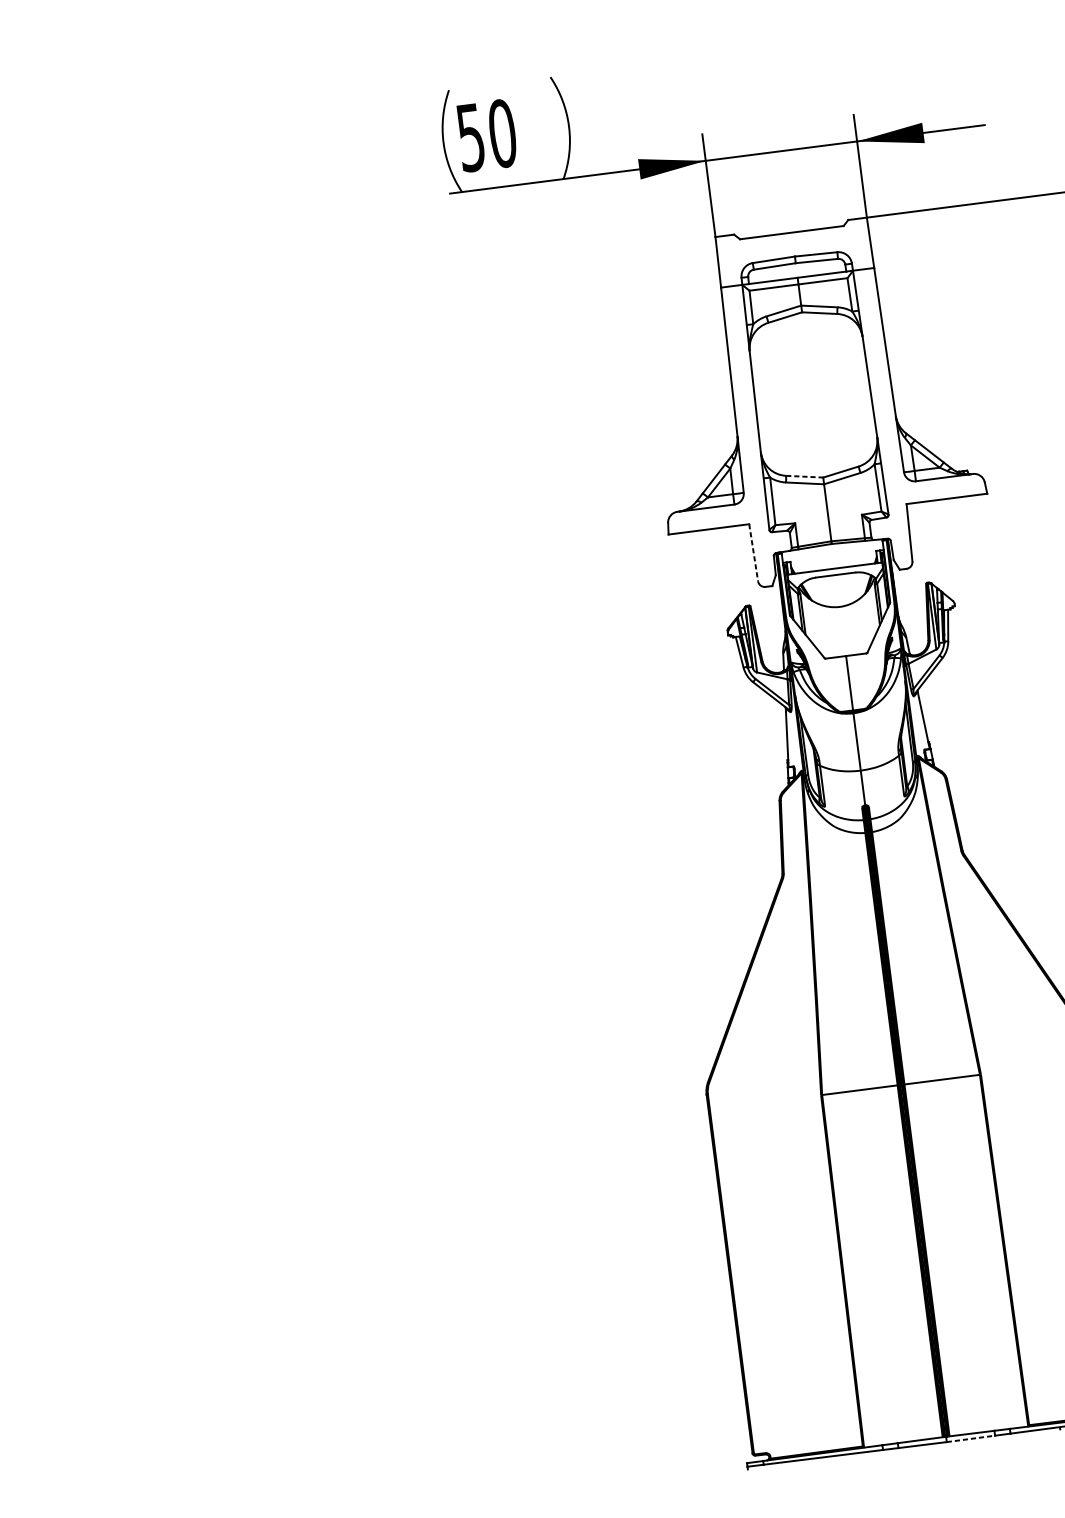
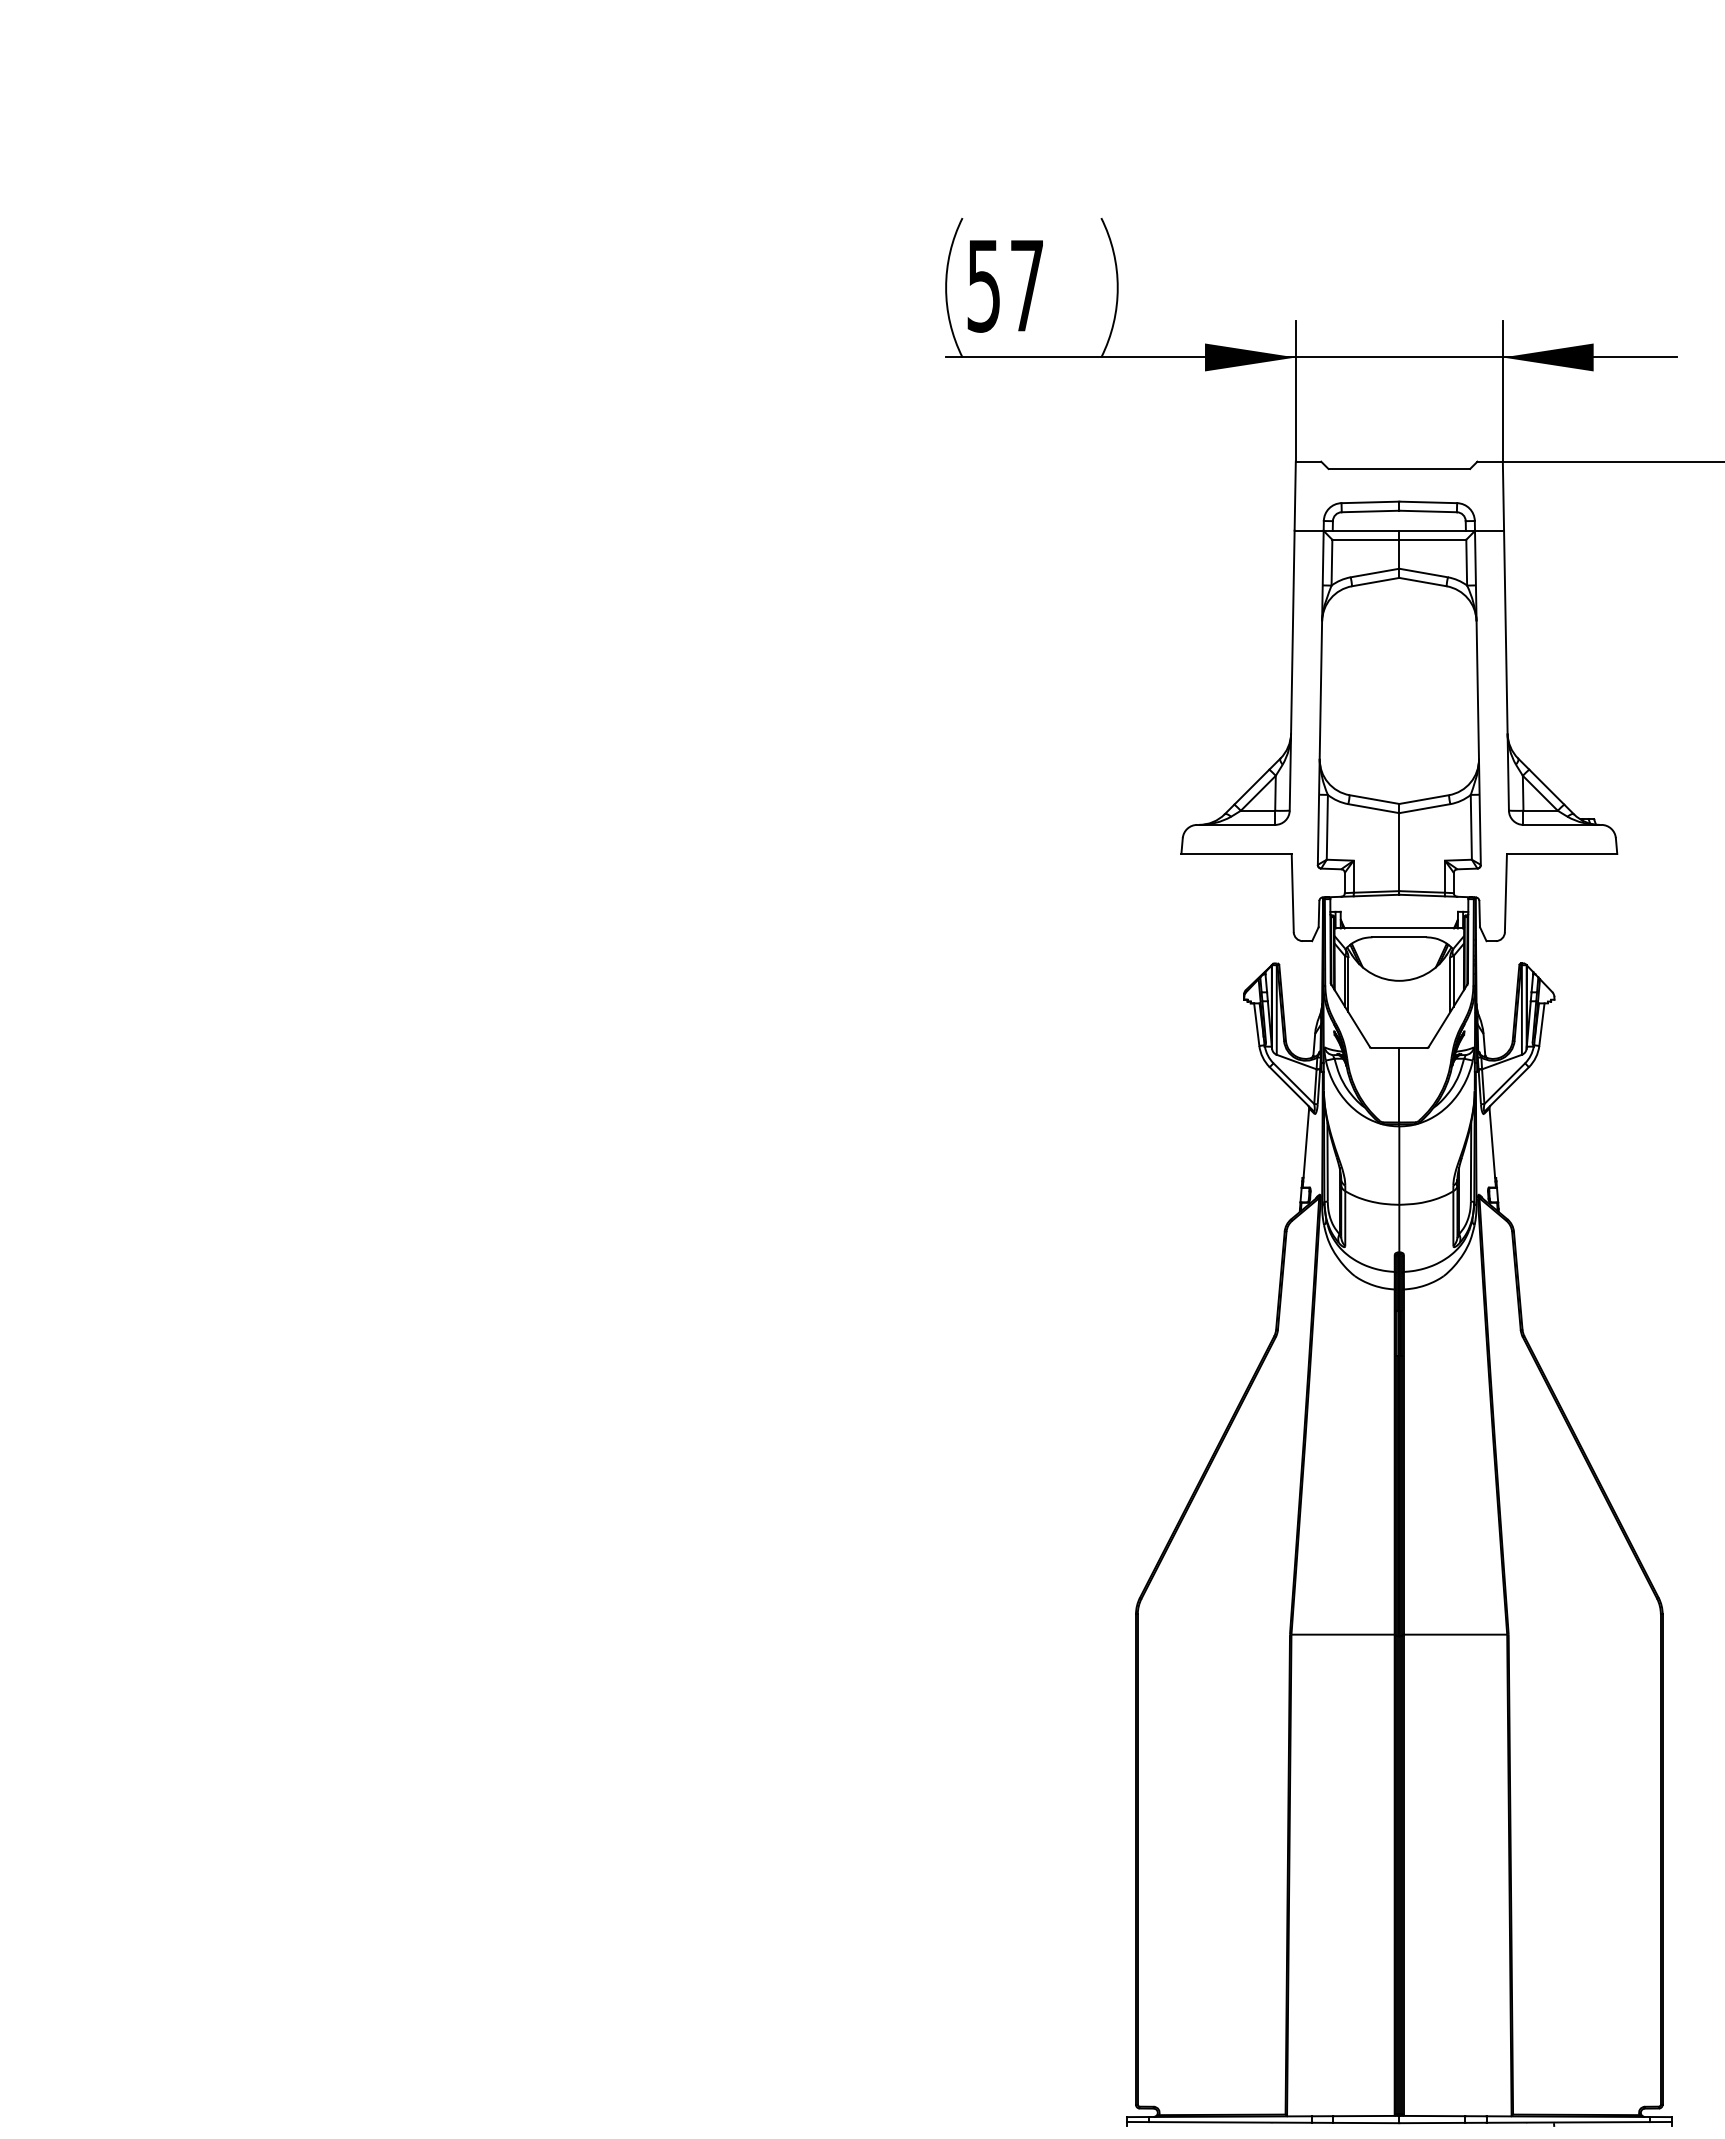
text: (502, 133) -> (1027, 285), 50 -> 57
line: (805, 476) -> (1375, 799), dashed -> solid
line: (753, 553) -> (1292, 893), dashed -> solid
line: (971, 1439) -> (1432, 2123), dashed -> solid

